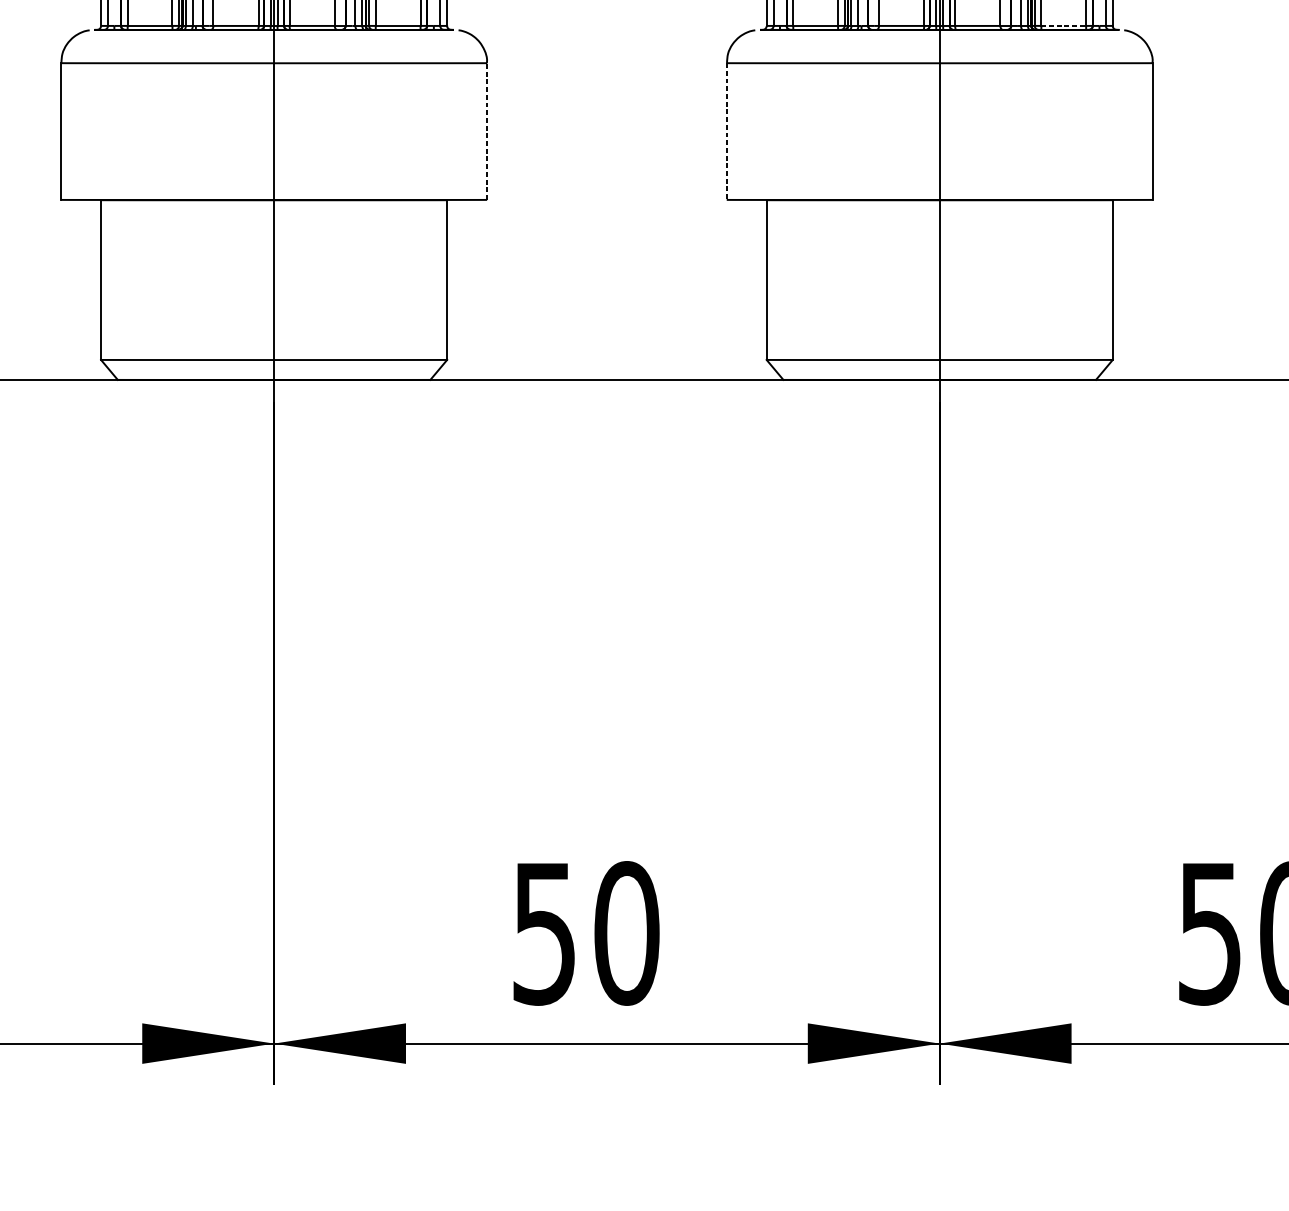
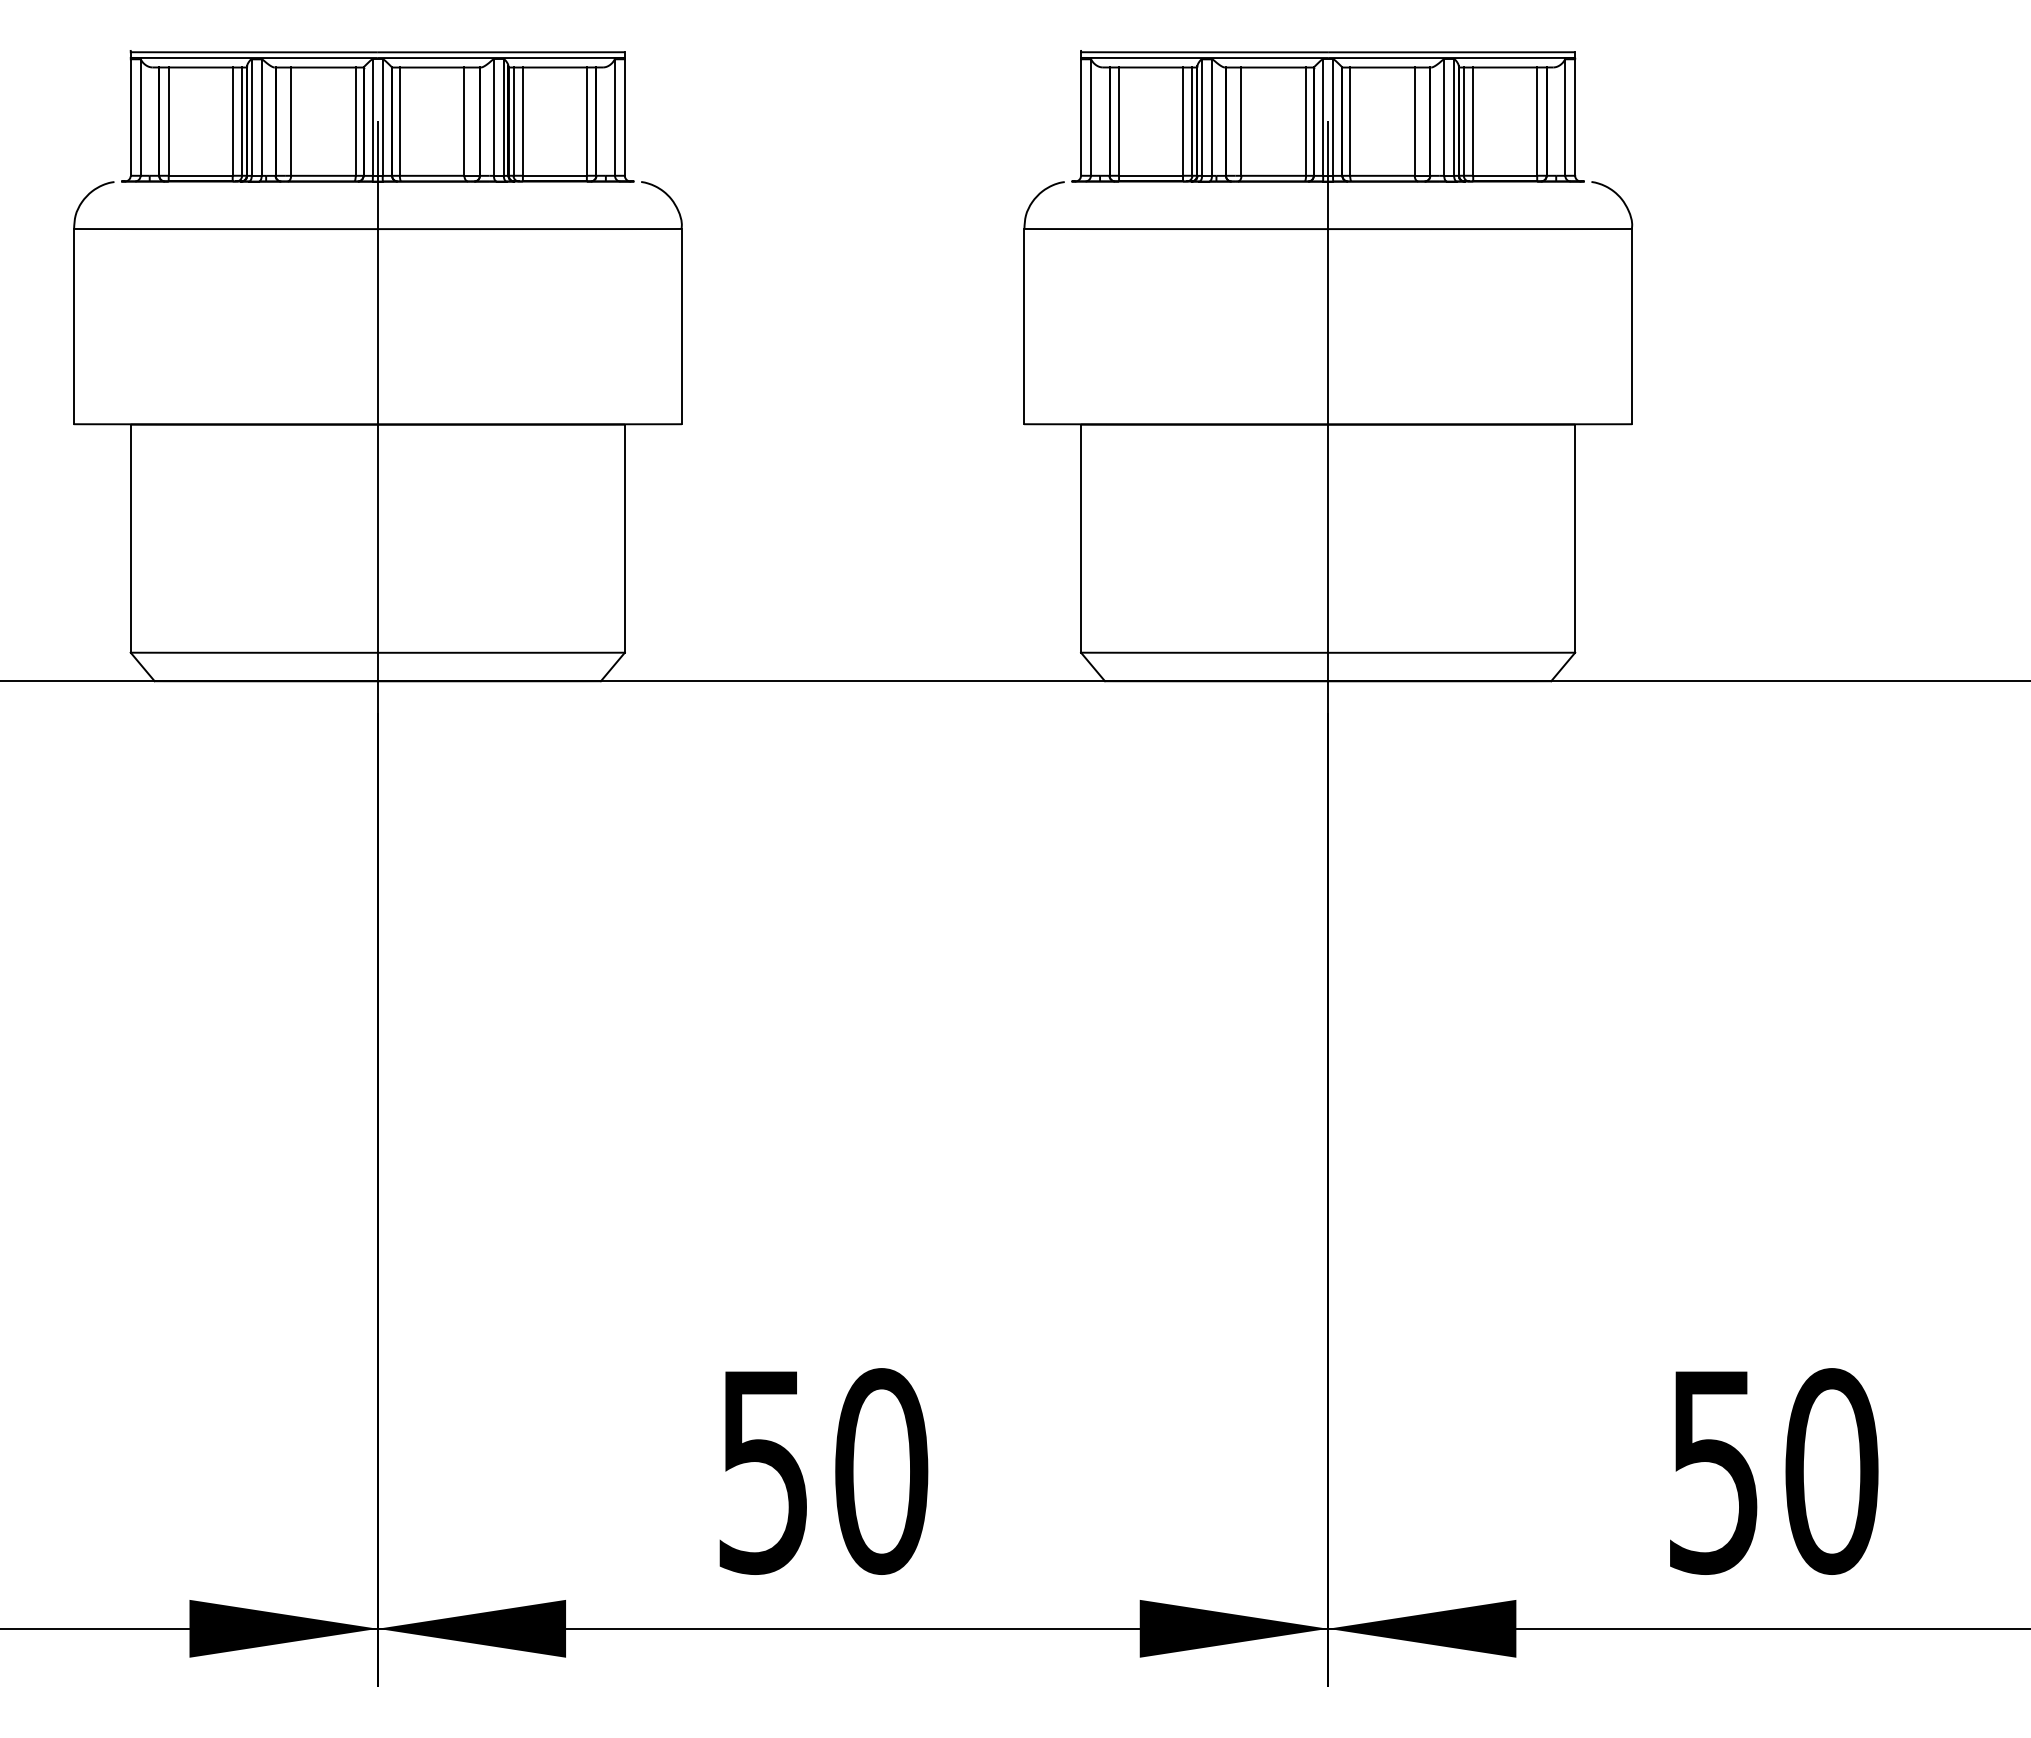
line: (1063, 25) -> (1505, 175), dashed -> solid
line: (486, 131) -> (681, 326), dashed -> solid
line: (727, 131) -> (1024, 326), dashed -> solid

